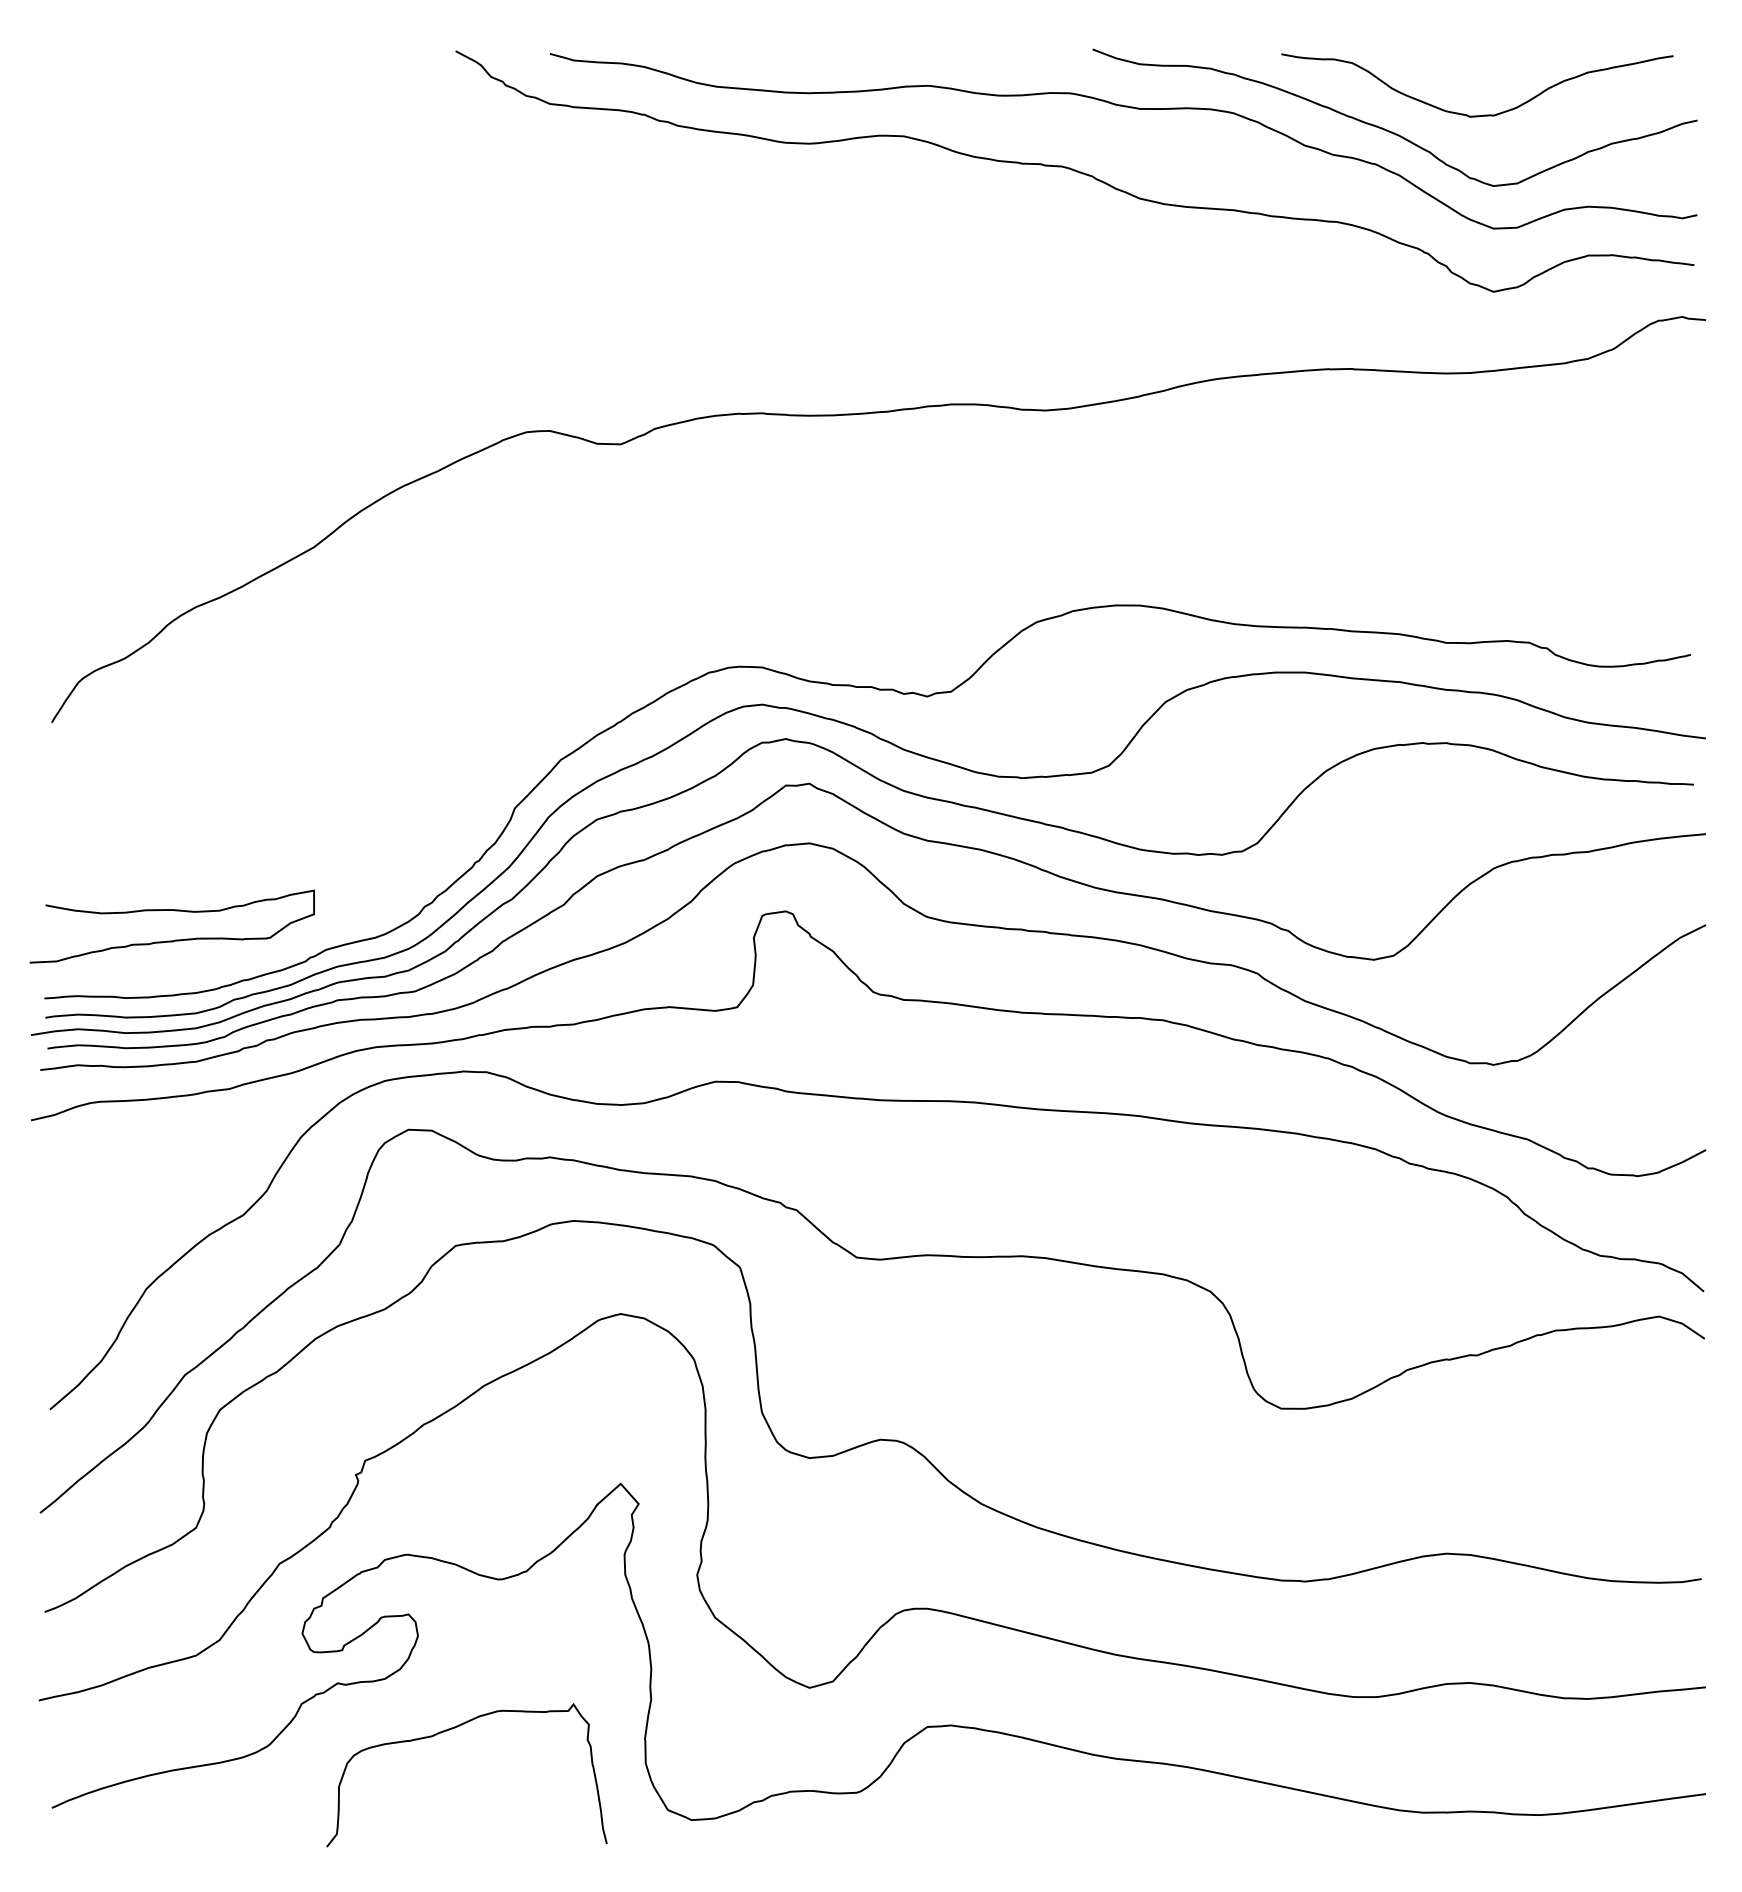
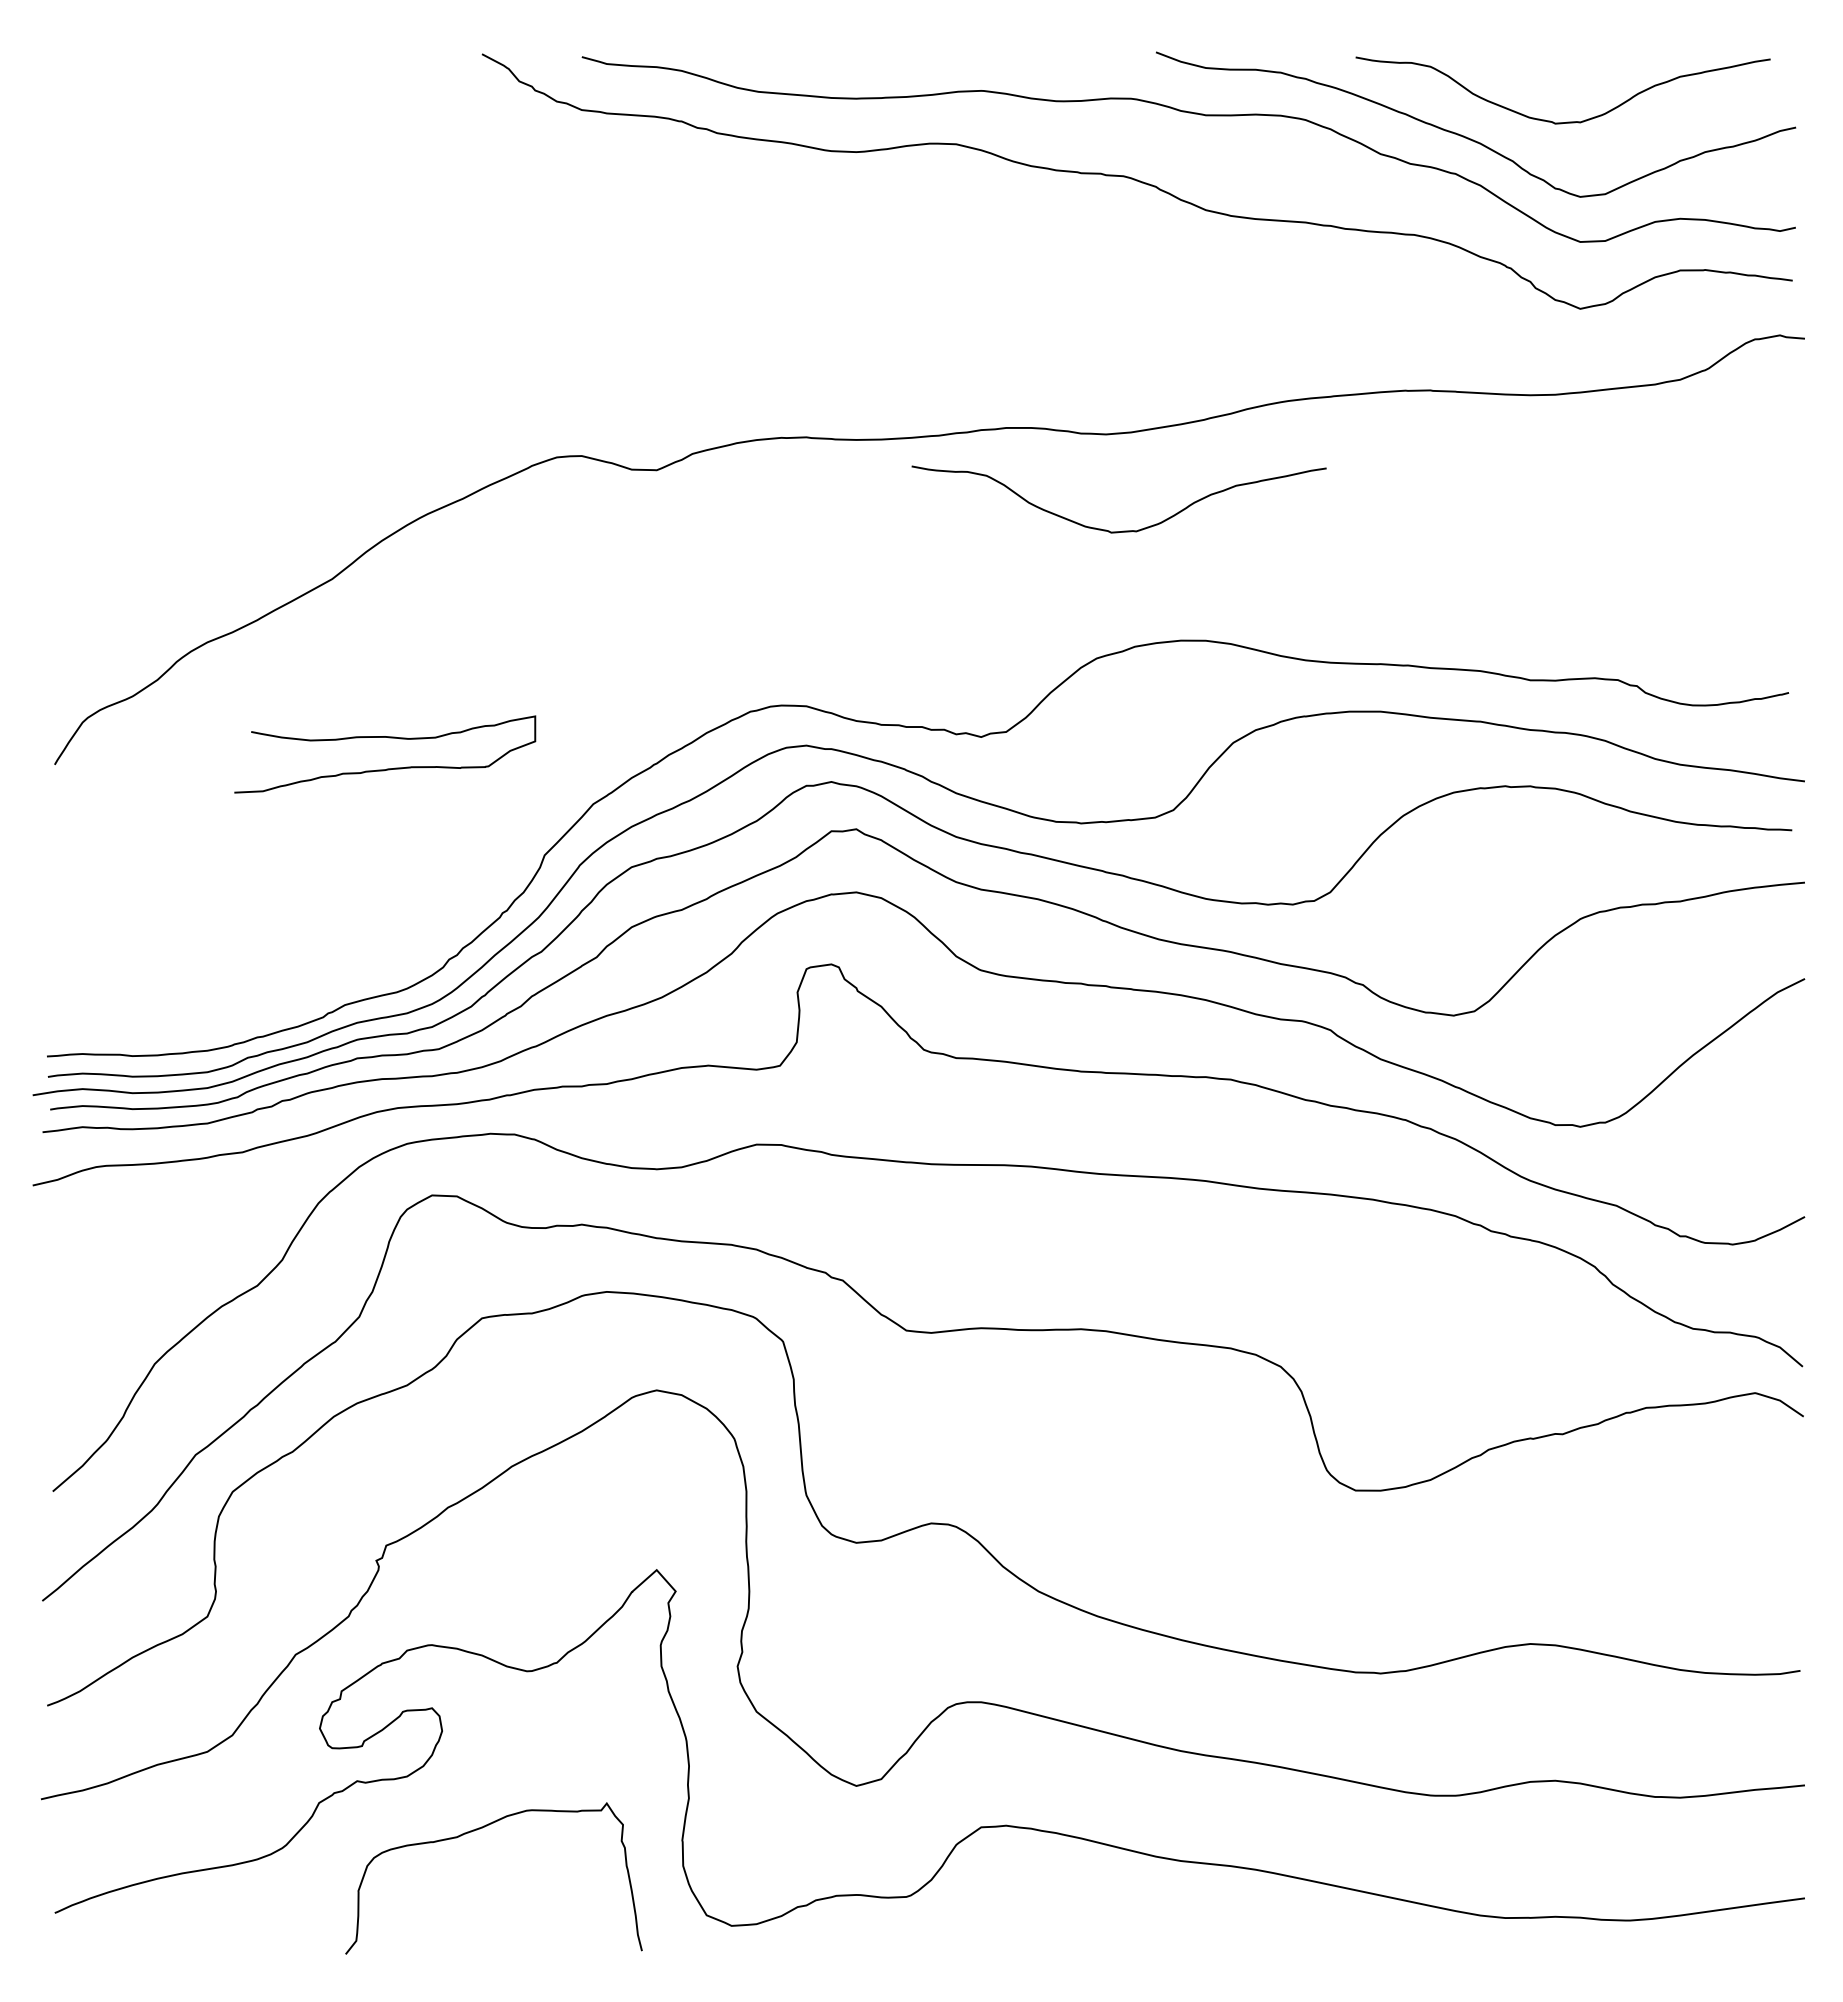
curve: (1061, 501) -> (1123, 530), added
curve: (173, 939) -> (386, 768), moved

